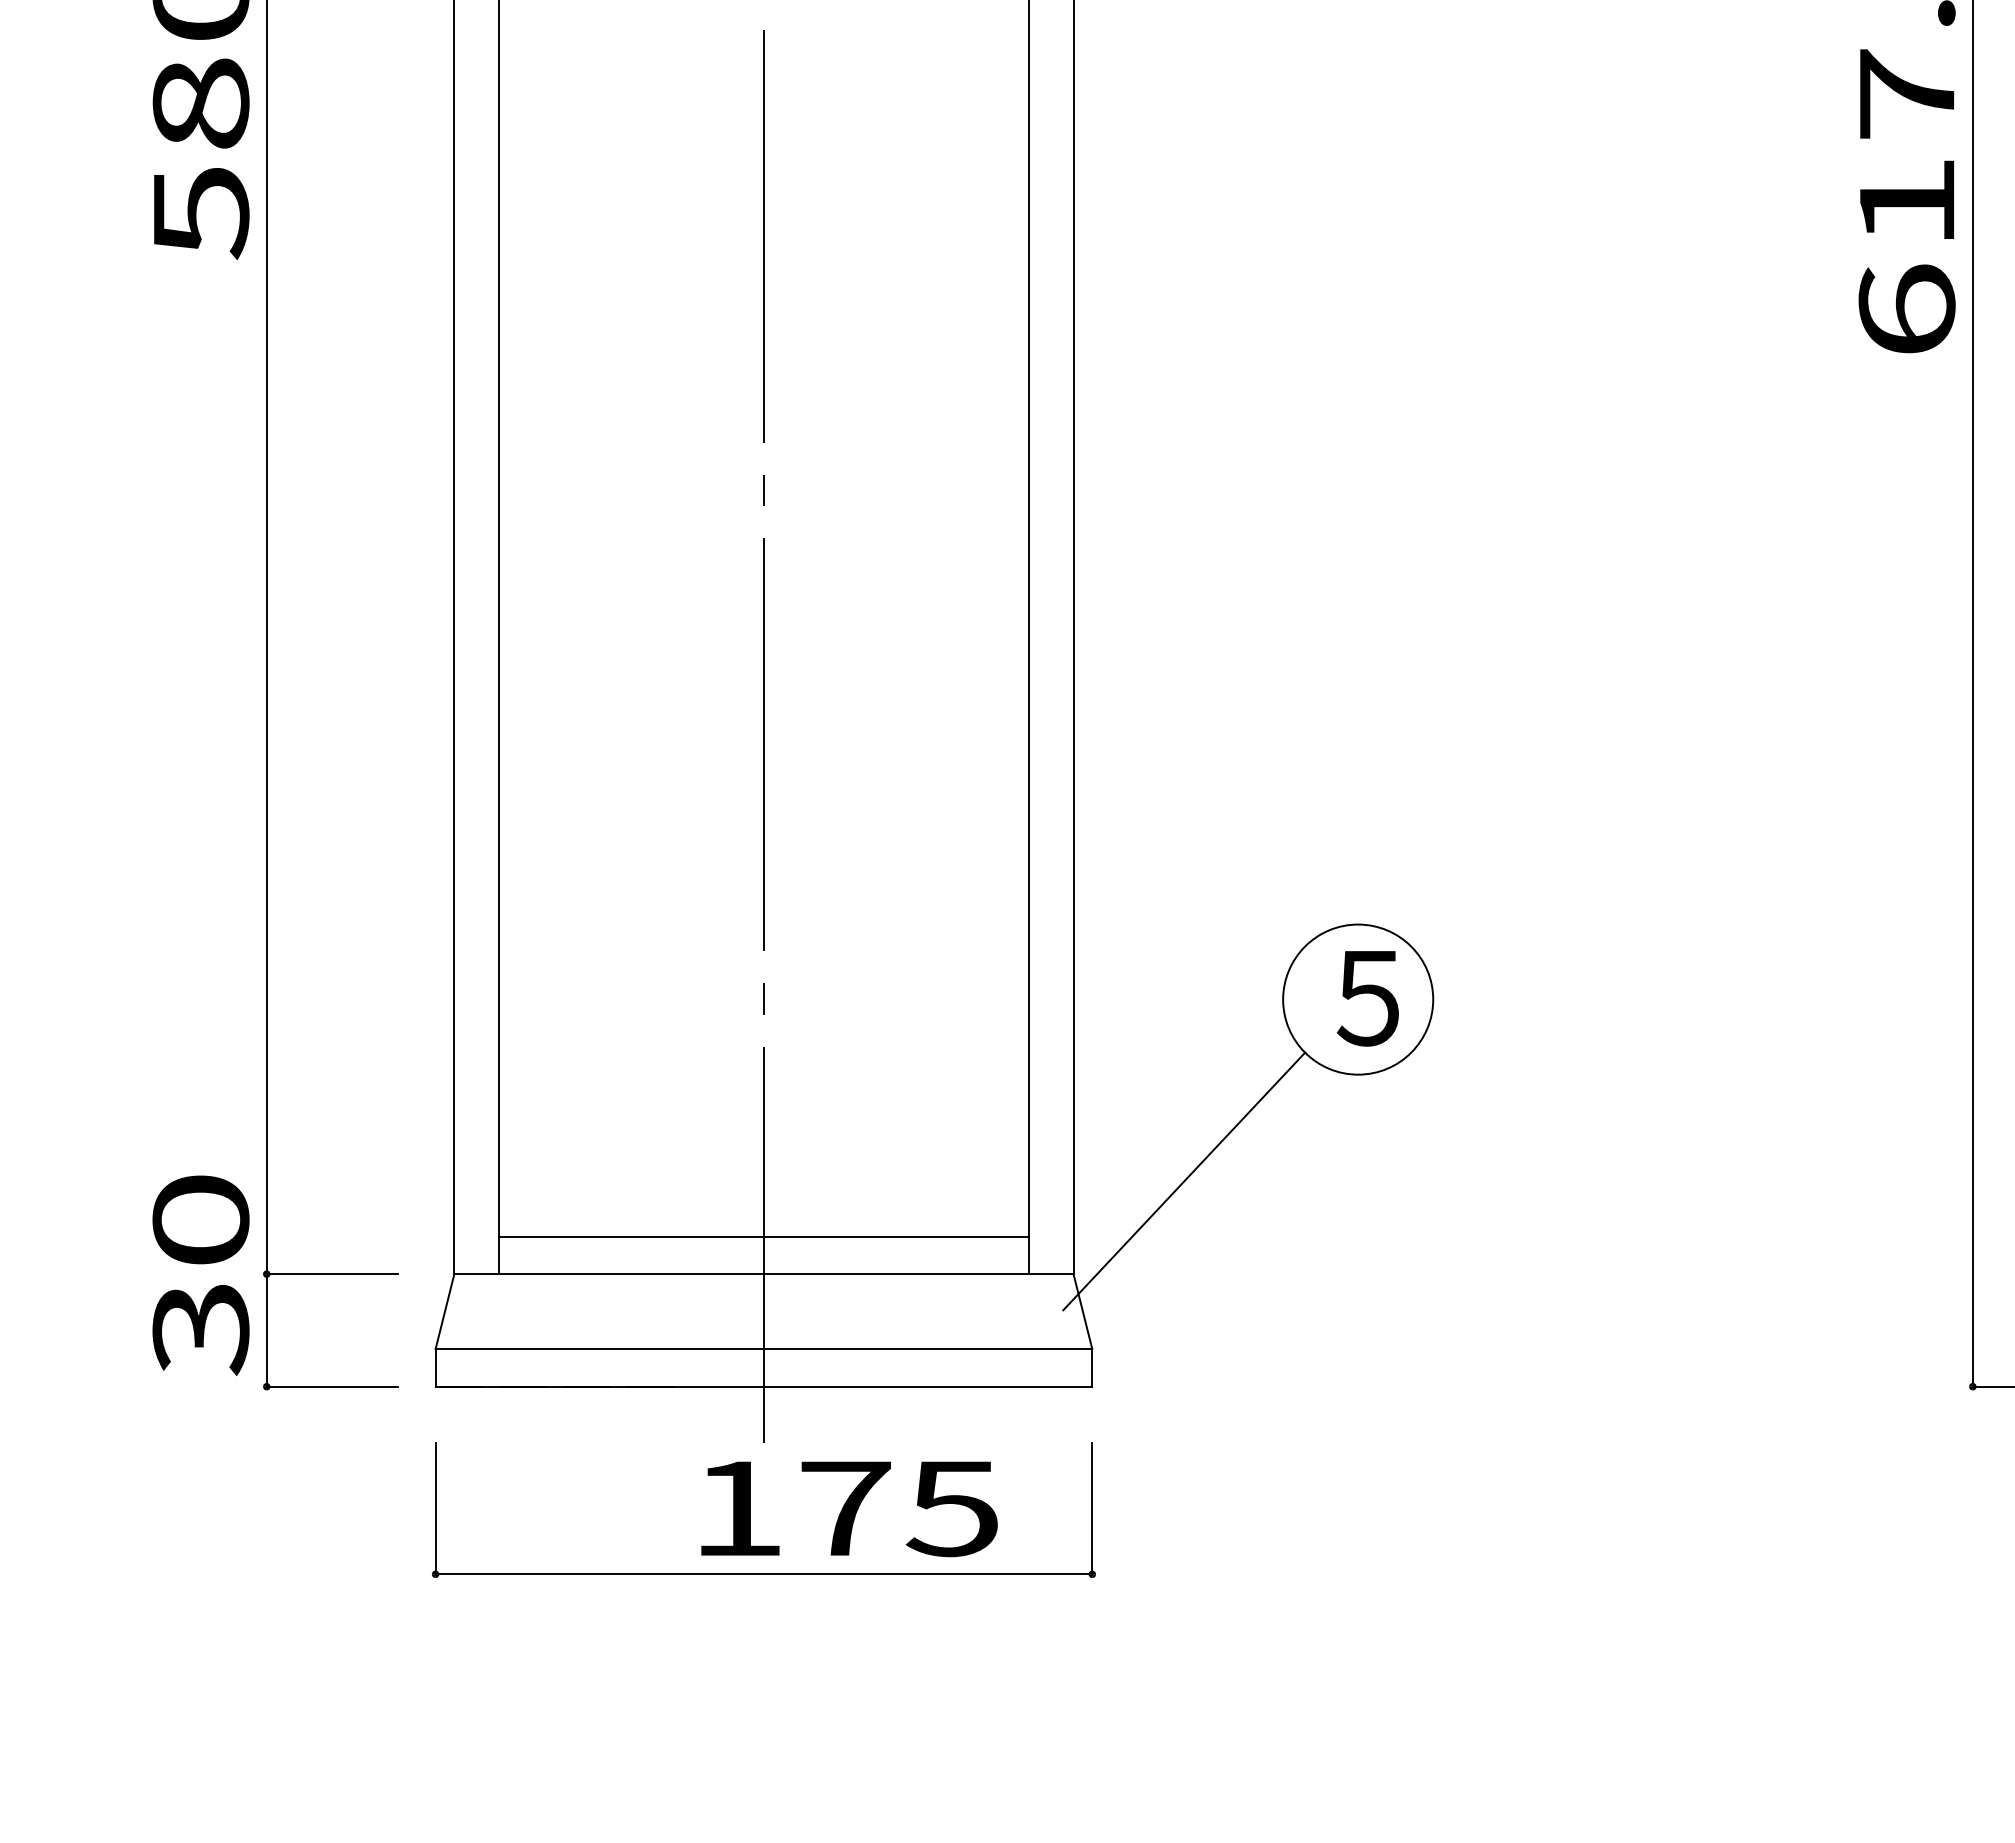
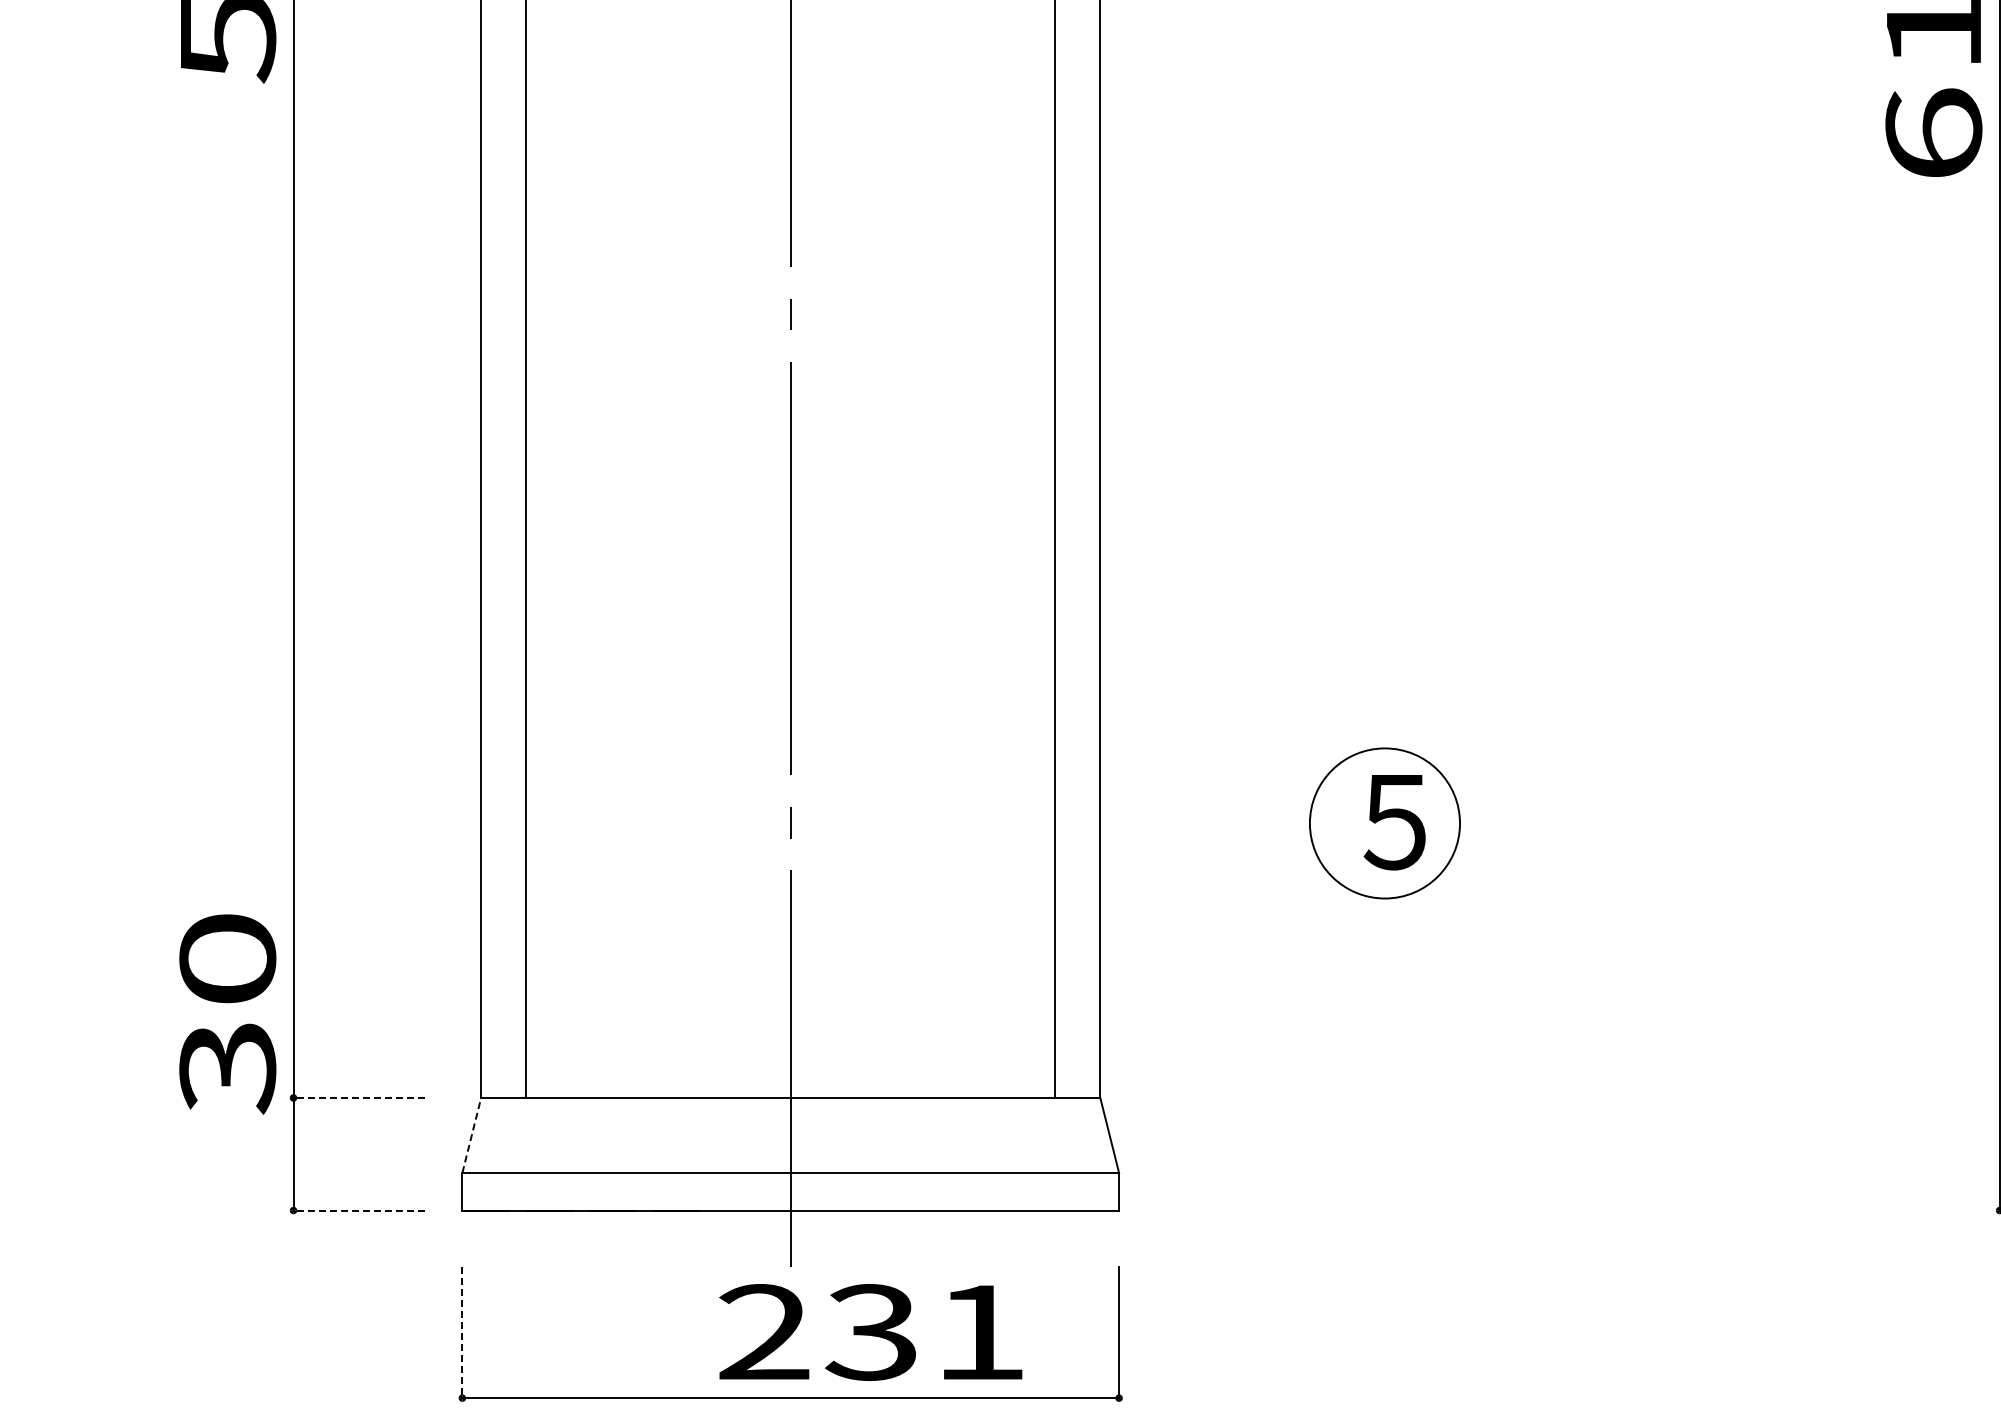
line: (1184, 1181) -> (1211, 1005), removed
line: (763, 1236) -> (790, 1060), removed
line: (332, 1274) -> (359, 1098), solid -> dashed
text: (200, 1275) -> (227, 1014), moved
line: (444, 1311) -> (471, 1135), solid -> dashed
line: (332, 1386) -> (359, 1210), solid -> dashed
line: (435, 1508) -> (462, 1332), solid -> dashed
text: (844, 1508) -> (871, 1332), 175 -> 231

